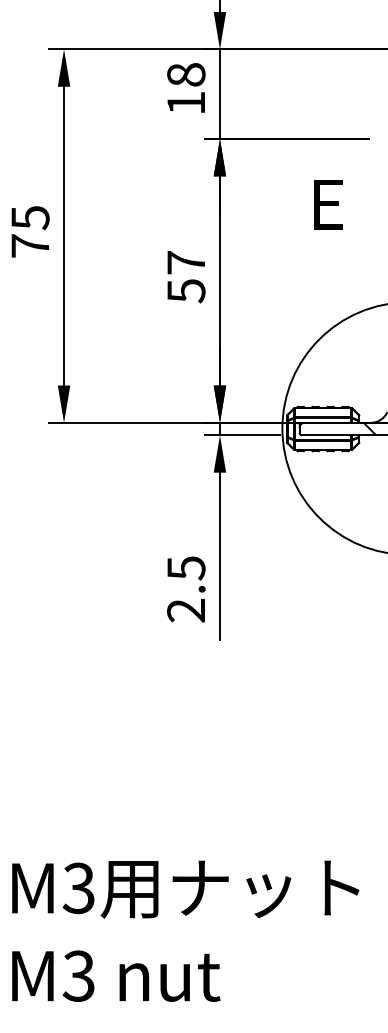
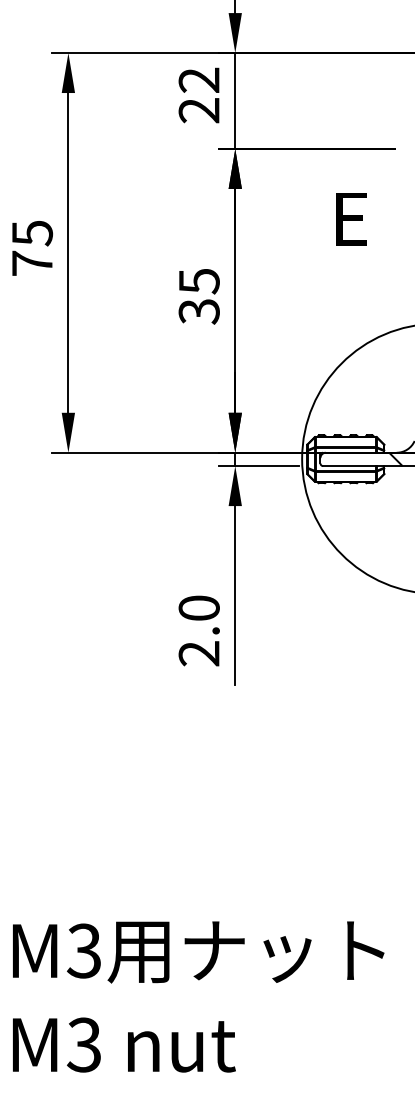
text: (186, 88) -> (199, 94), 18 -> 22
text: (186, 276) -> (199, 296), 57 -> 35
text: (186, 568) -> (199, 608), 2.5 -> 2.0

